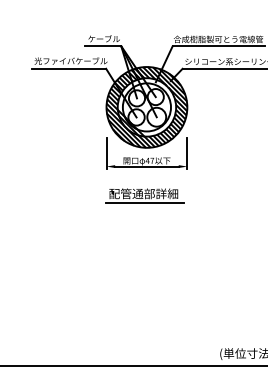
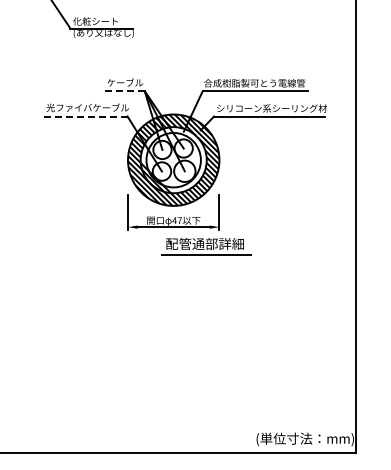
line: (102, 46) -> (123, 91), solid -> dashed
line: (68, 68) -> (85, 116), solid -> dashed
part: (144, 196) -> (206, 246), moved

